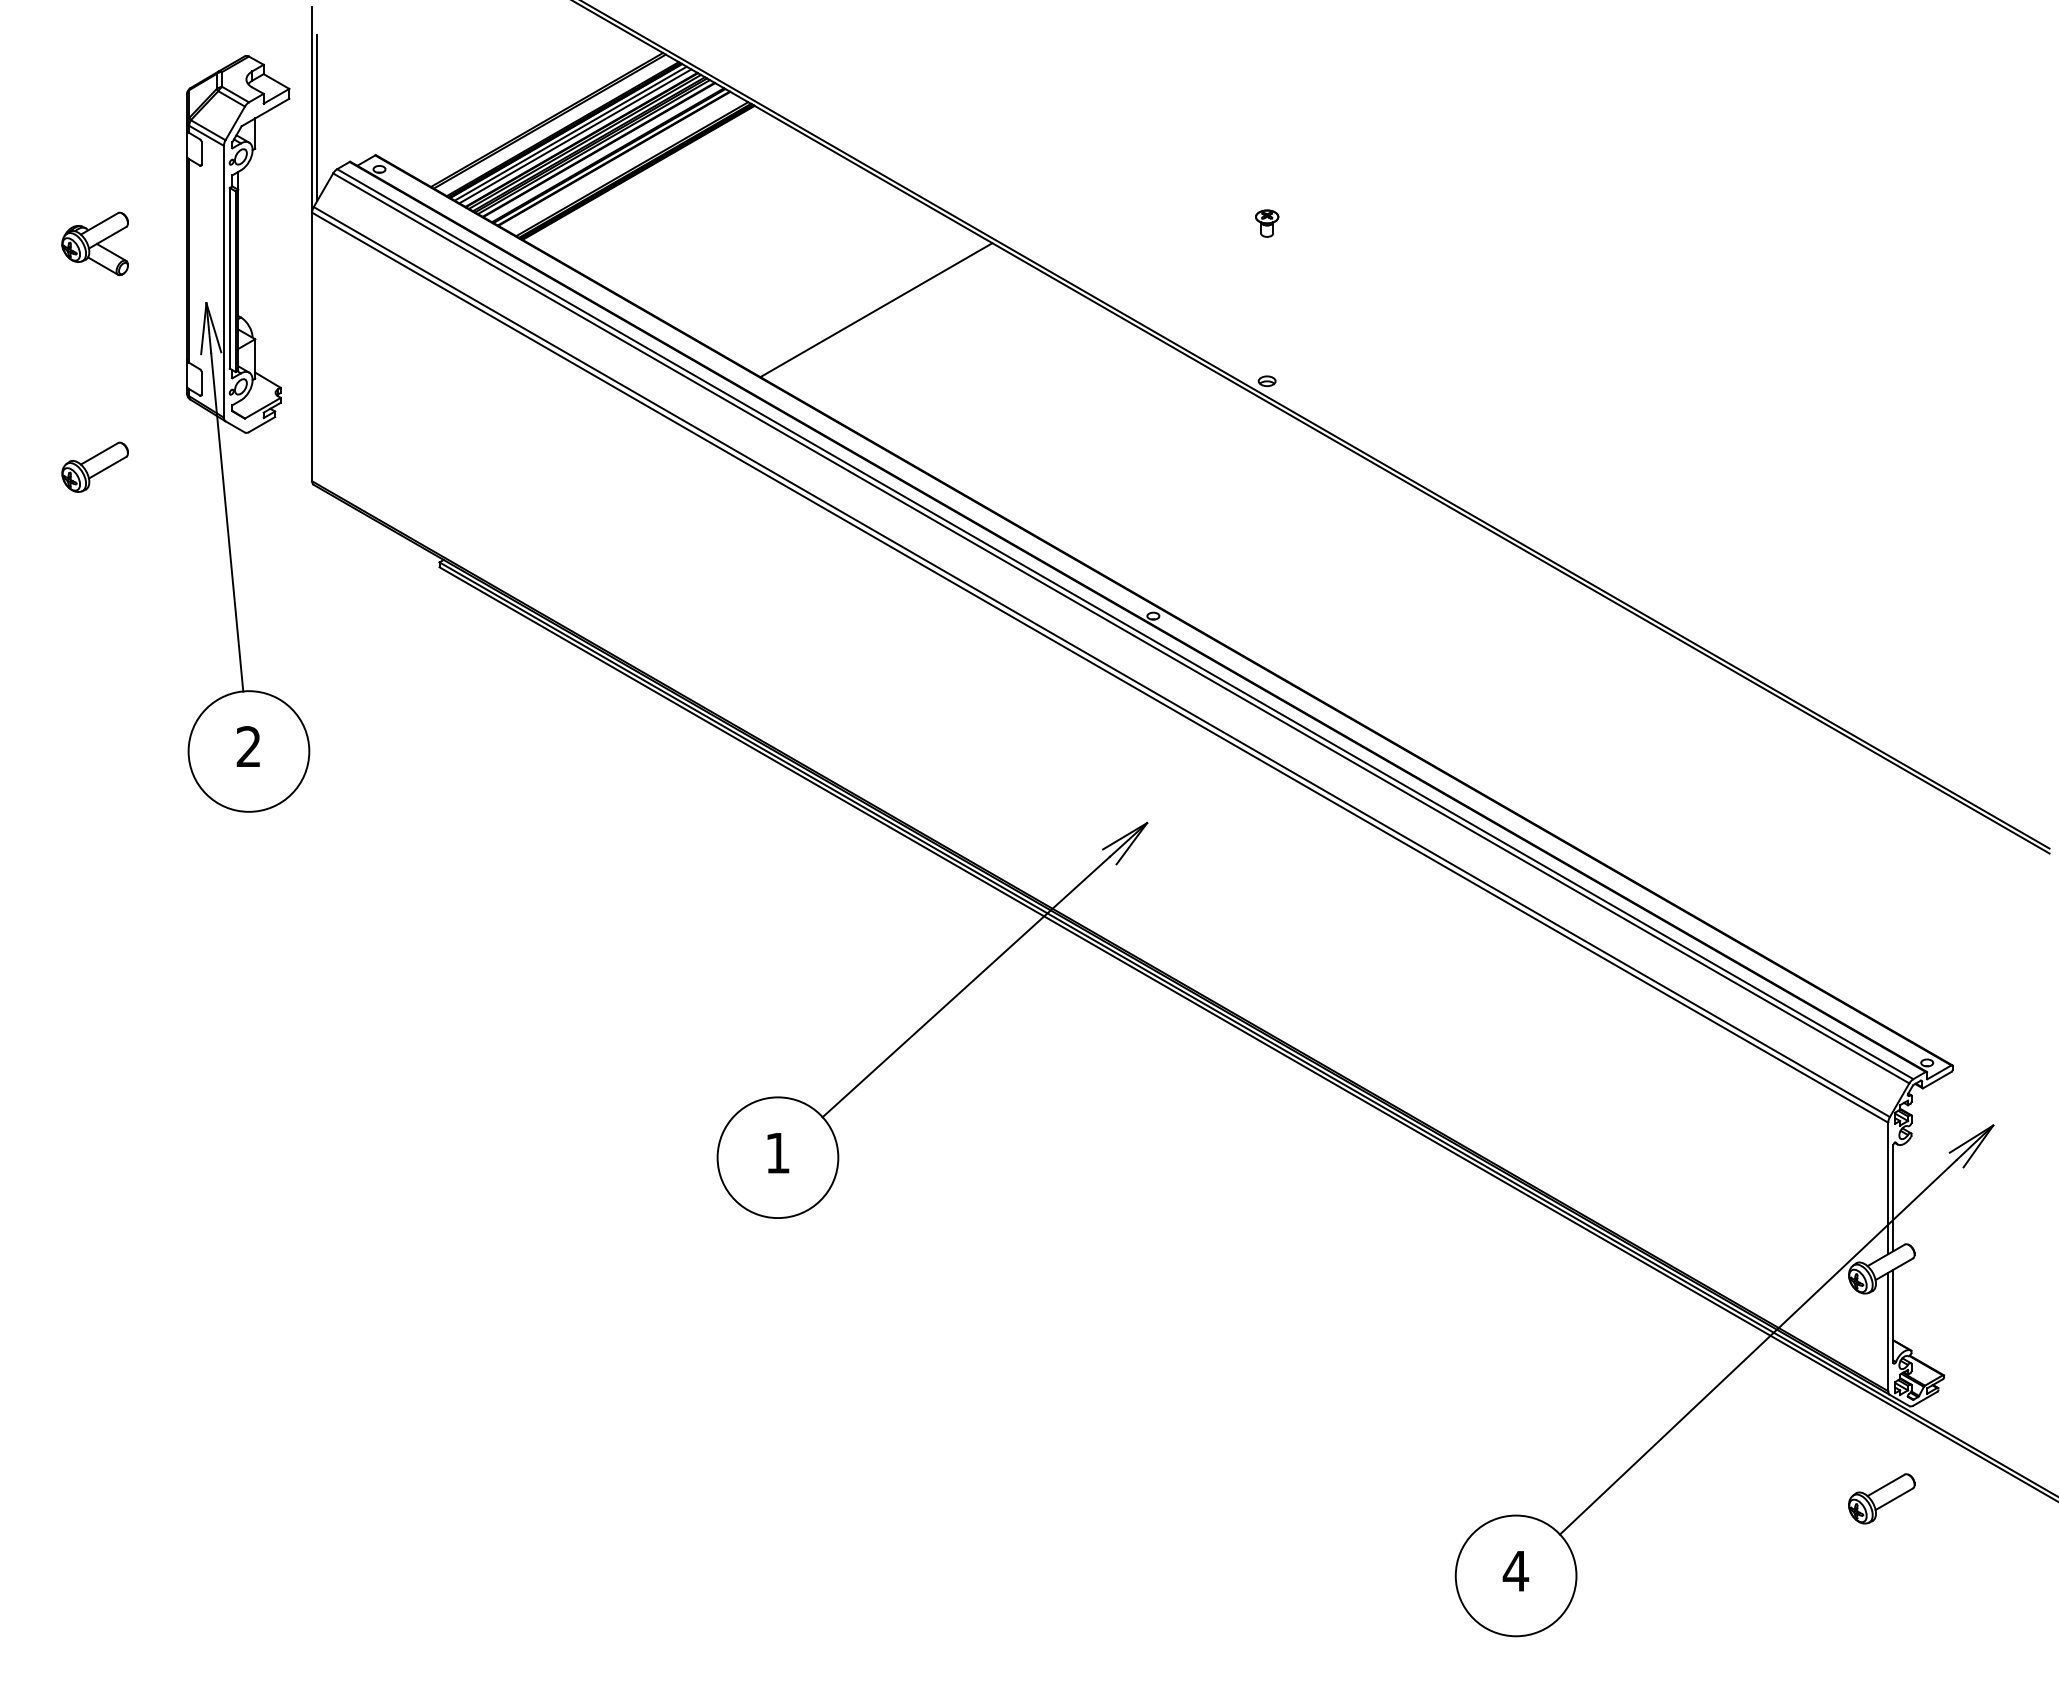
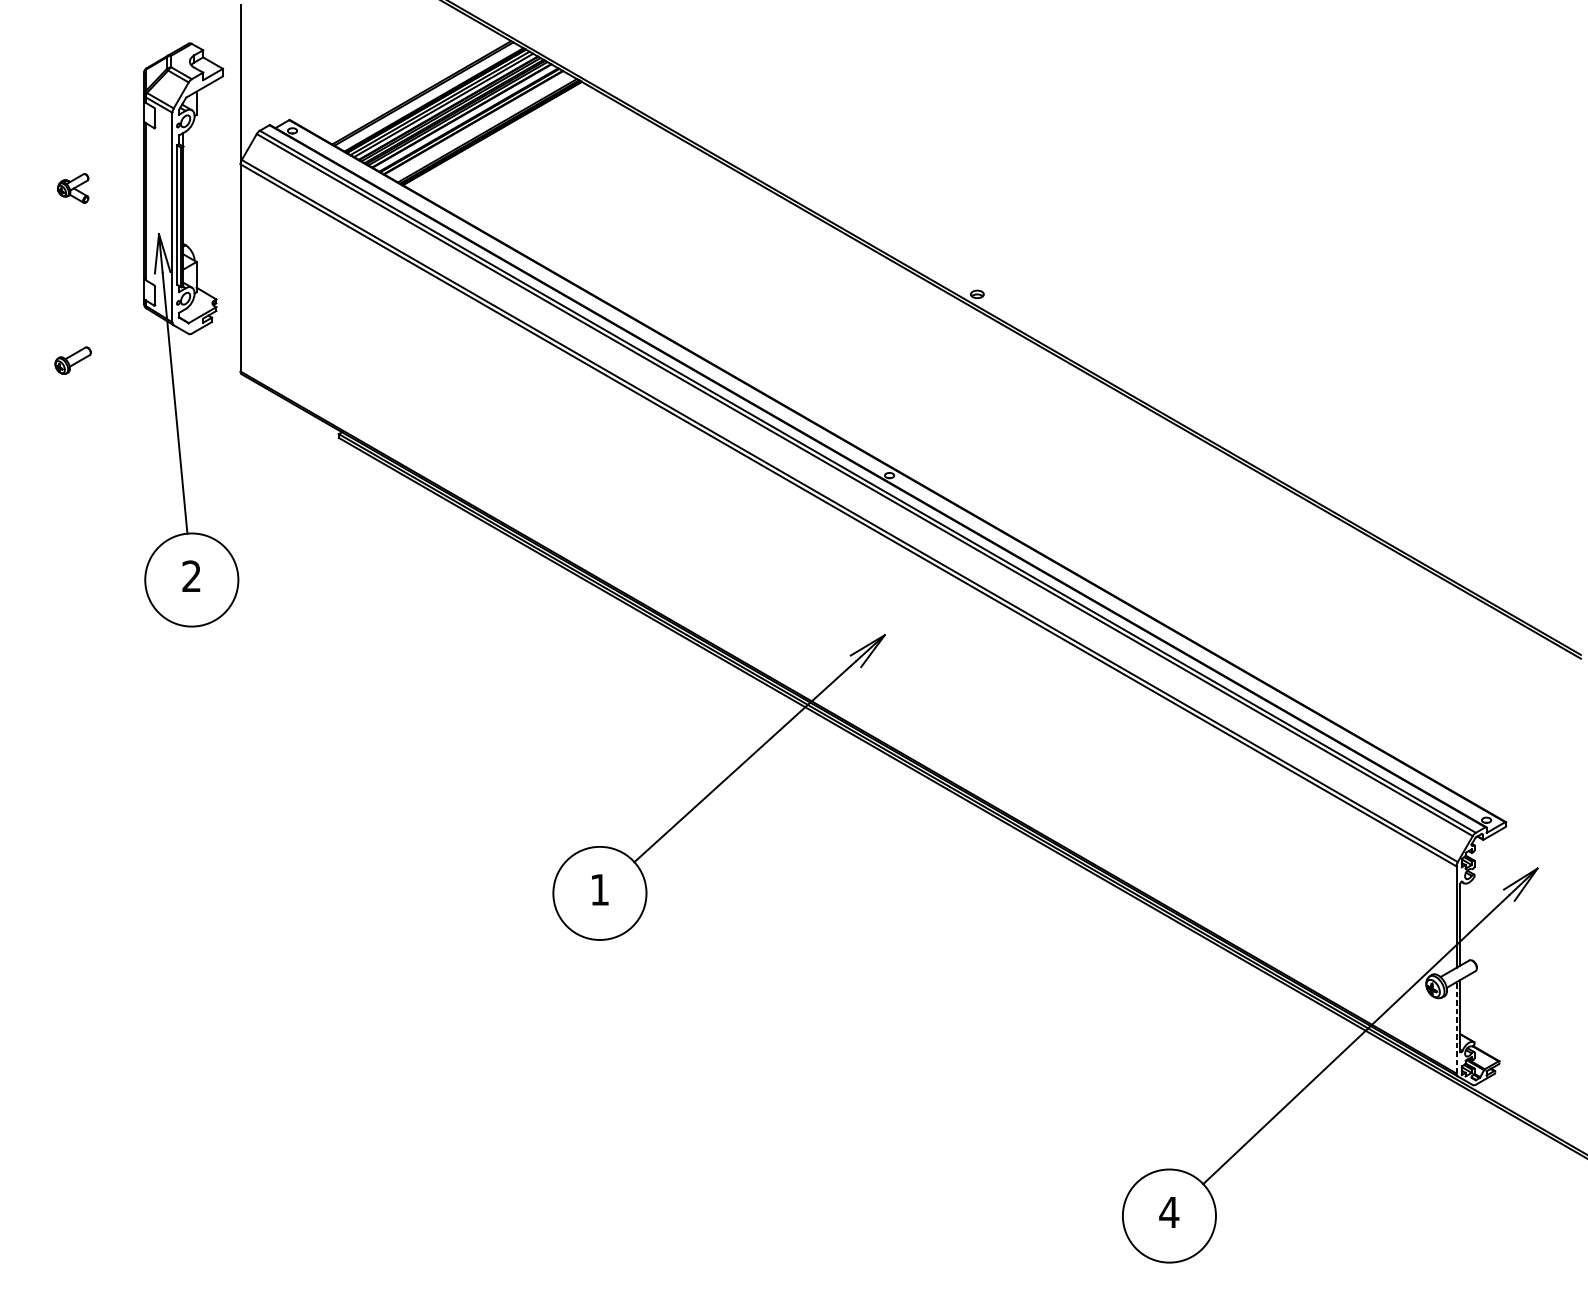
line: (317, 118) -> (244, 91), removed
part: (1267, 223) -> (977, 172), removed
part: (94, 243) -> (72, 188), size x0.6
line: (876, 310) -> (675, 239), removed
part: (94, 466) -> (72, 360), size x0.7
line: (1888, 1331) -> (1456, 1027), solid -> dashed
part: (1881, 1498) -> (1451, 1156), removed

